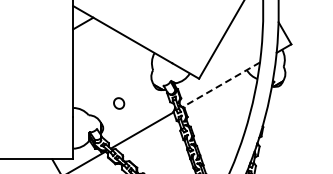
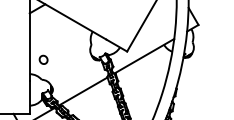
line: (221, 84) -> (144, 56), dashed -> solid
part: (119, 103) -> (43, 59), moved

